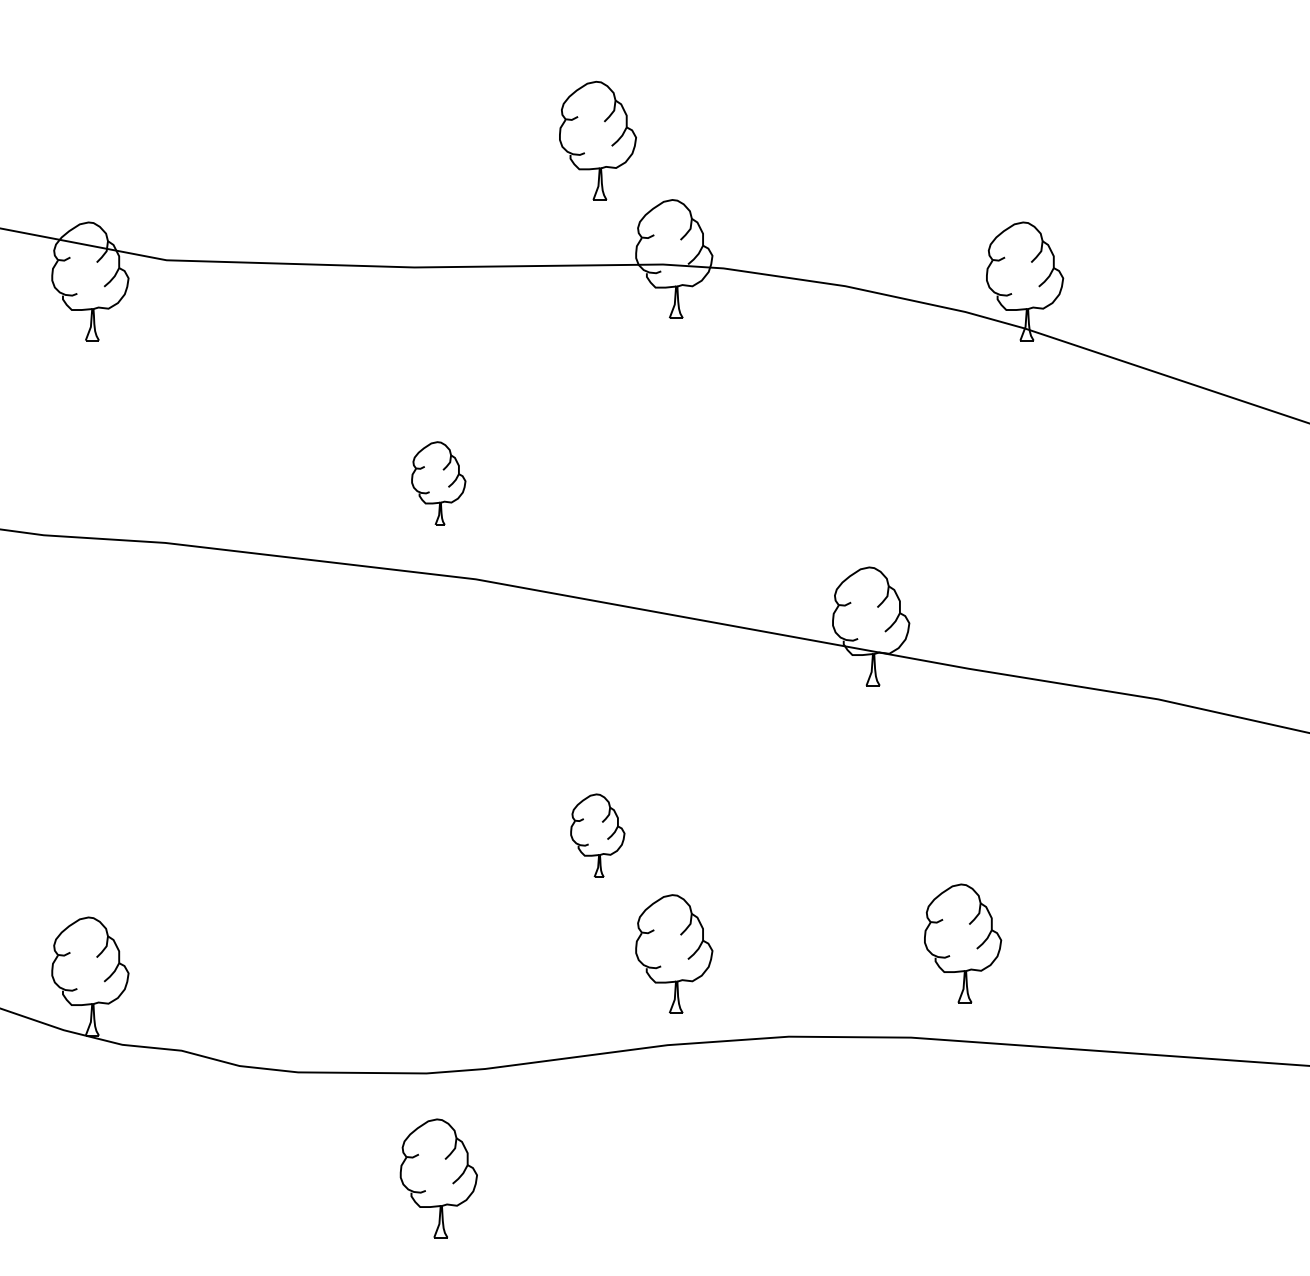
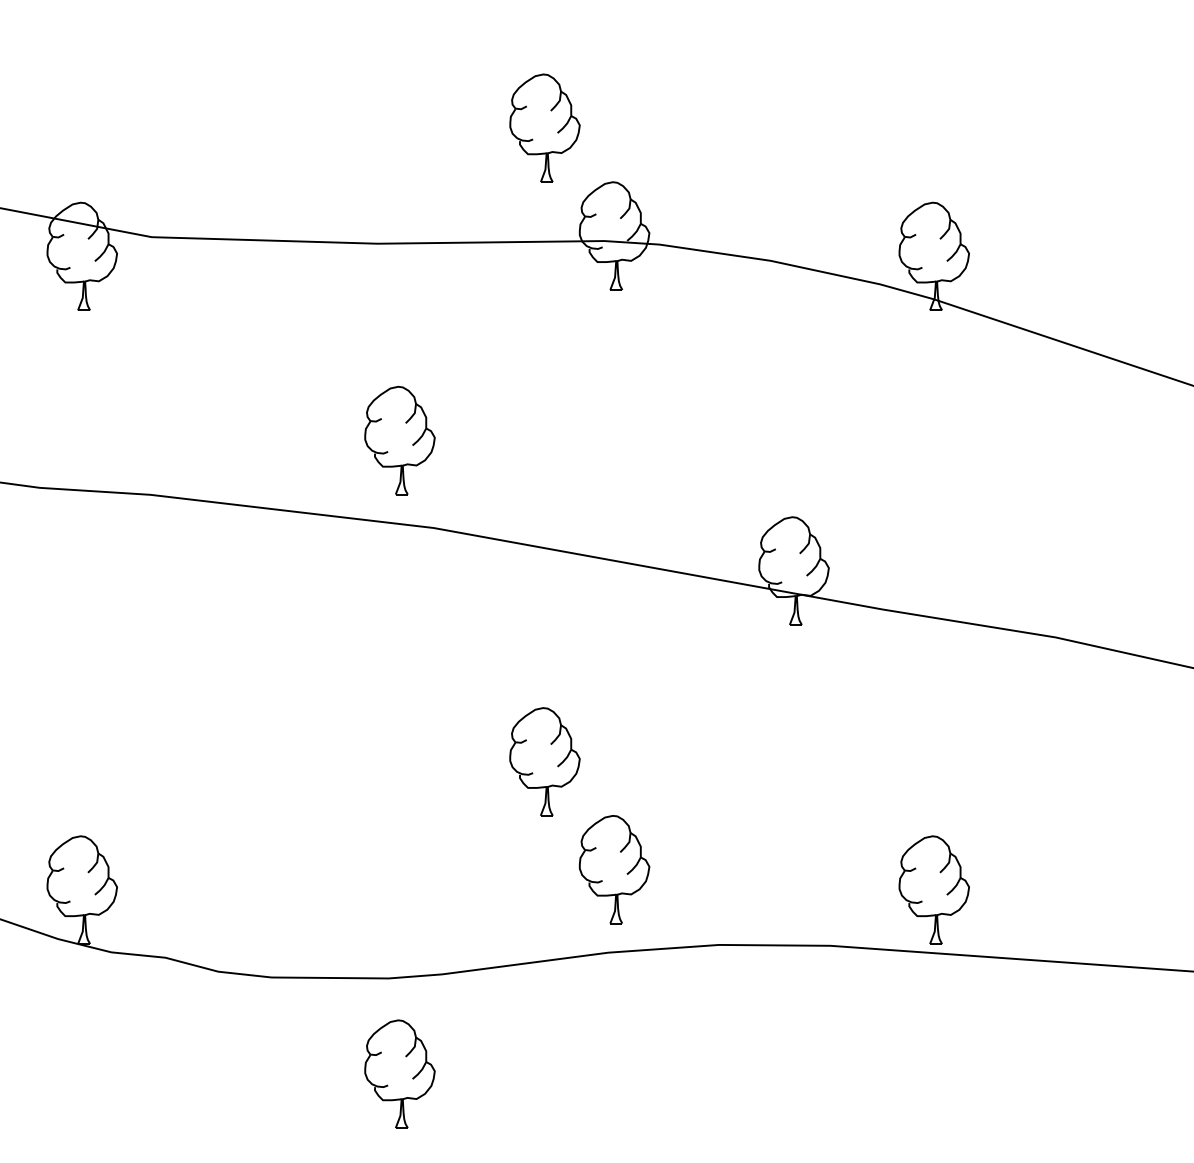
part: (438, 483) -> (399, 440), size x1.43
part: (597, 835) -> (544, 761), size x1.43
part: (963, 943) -> (934, 890), moved

